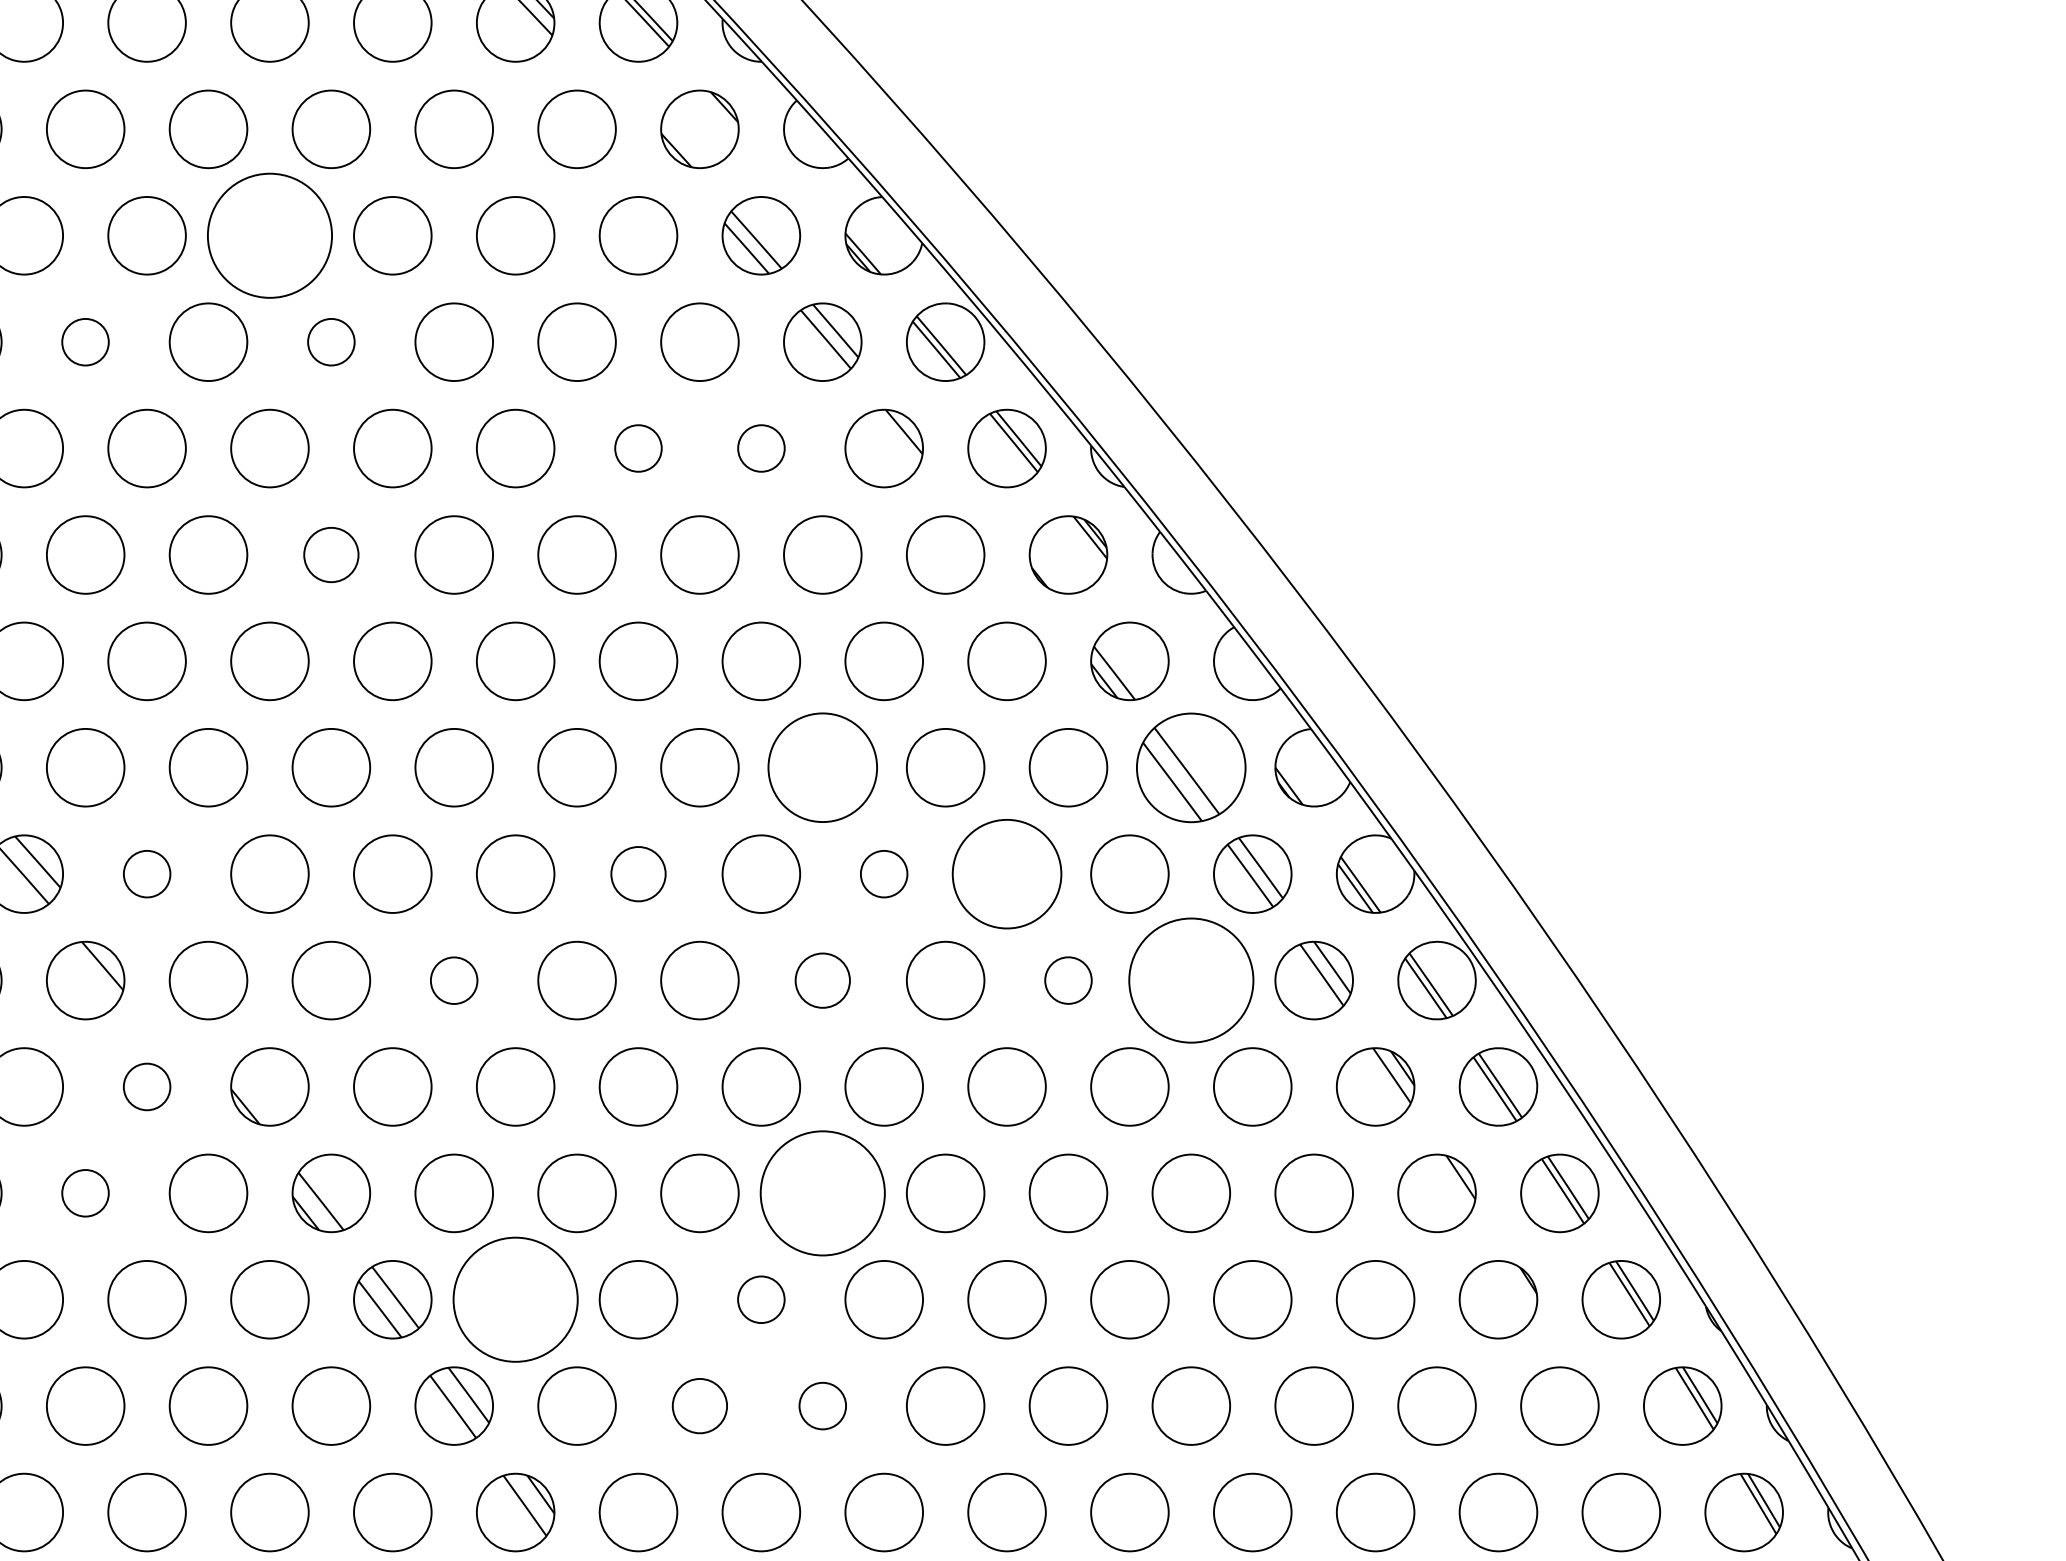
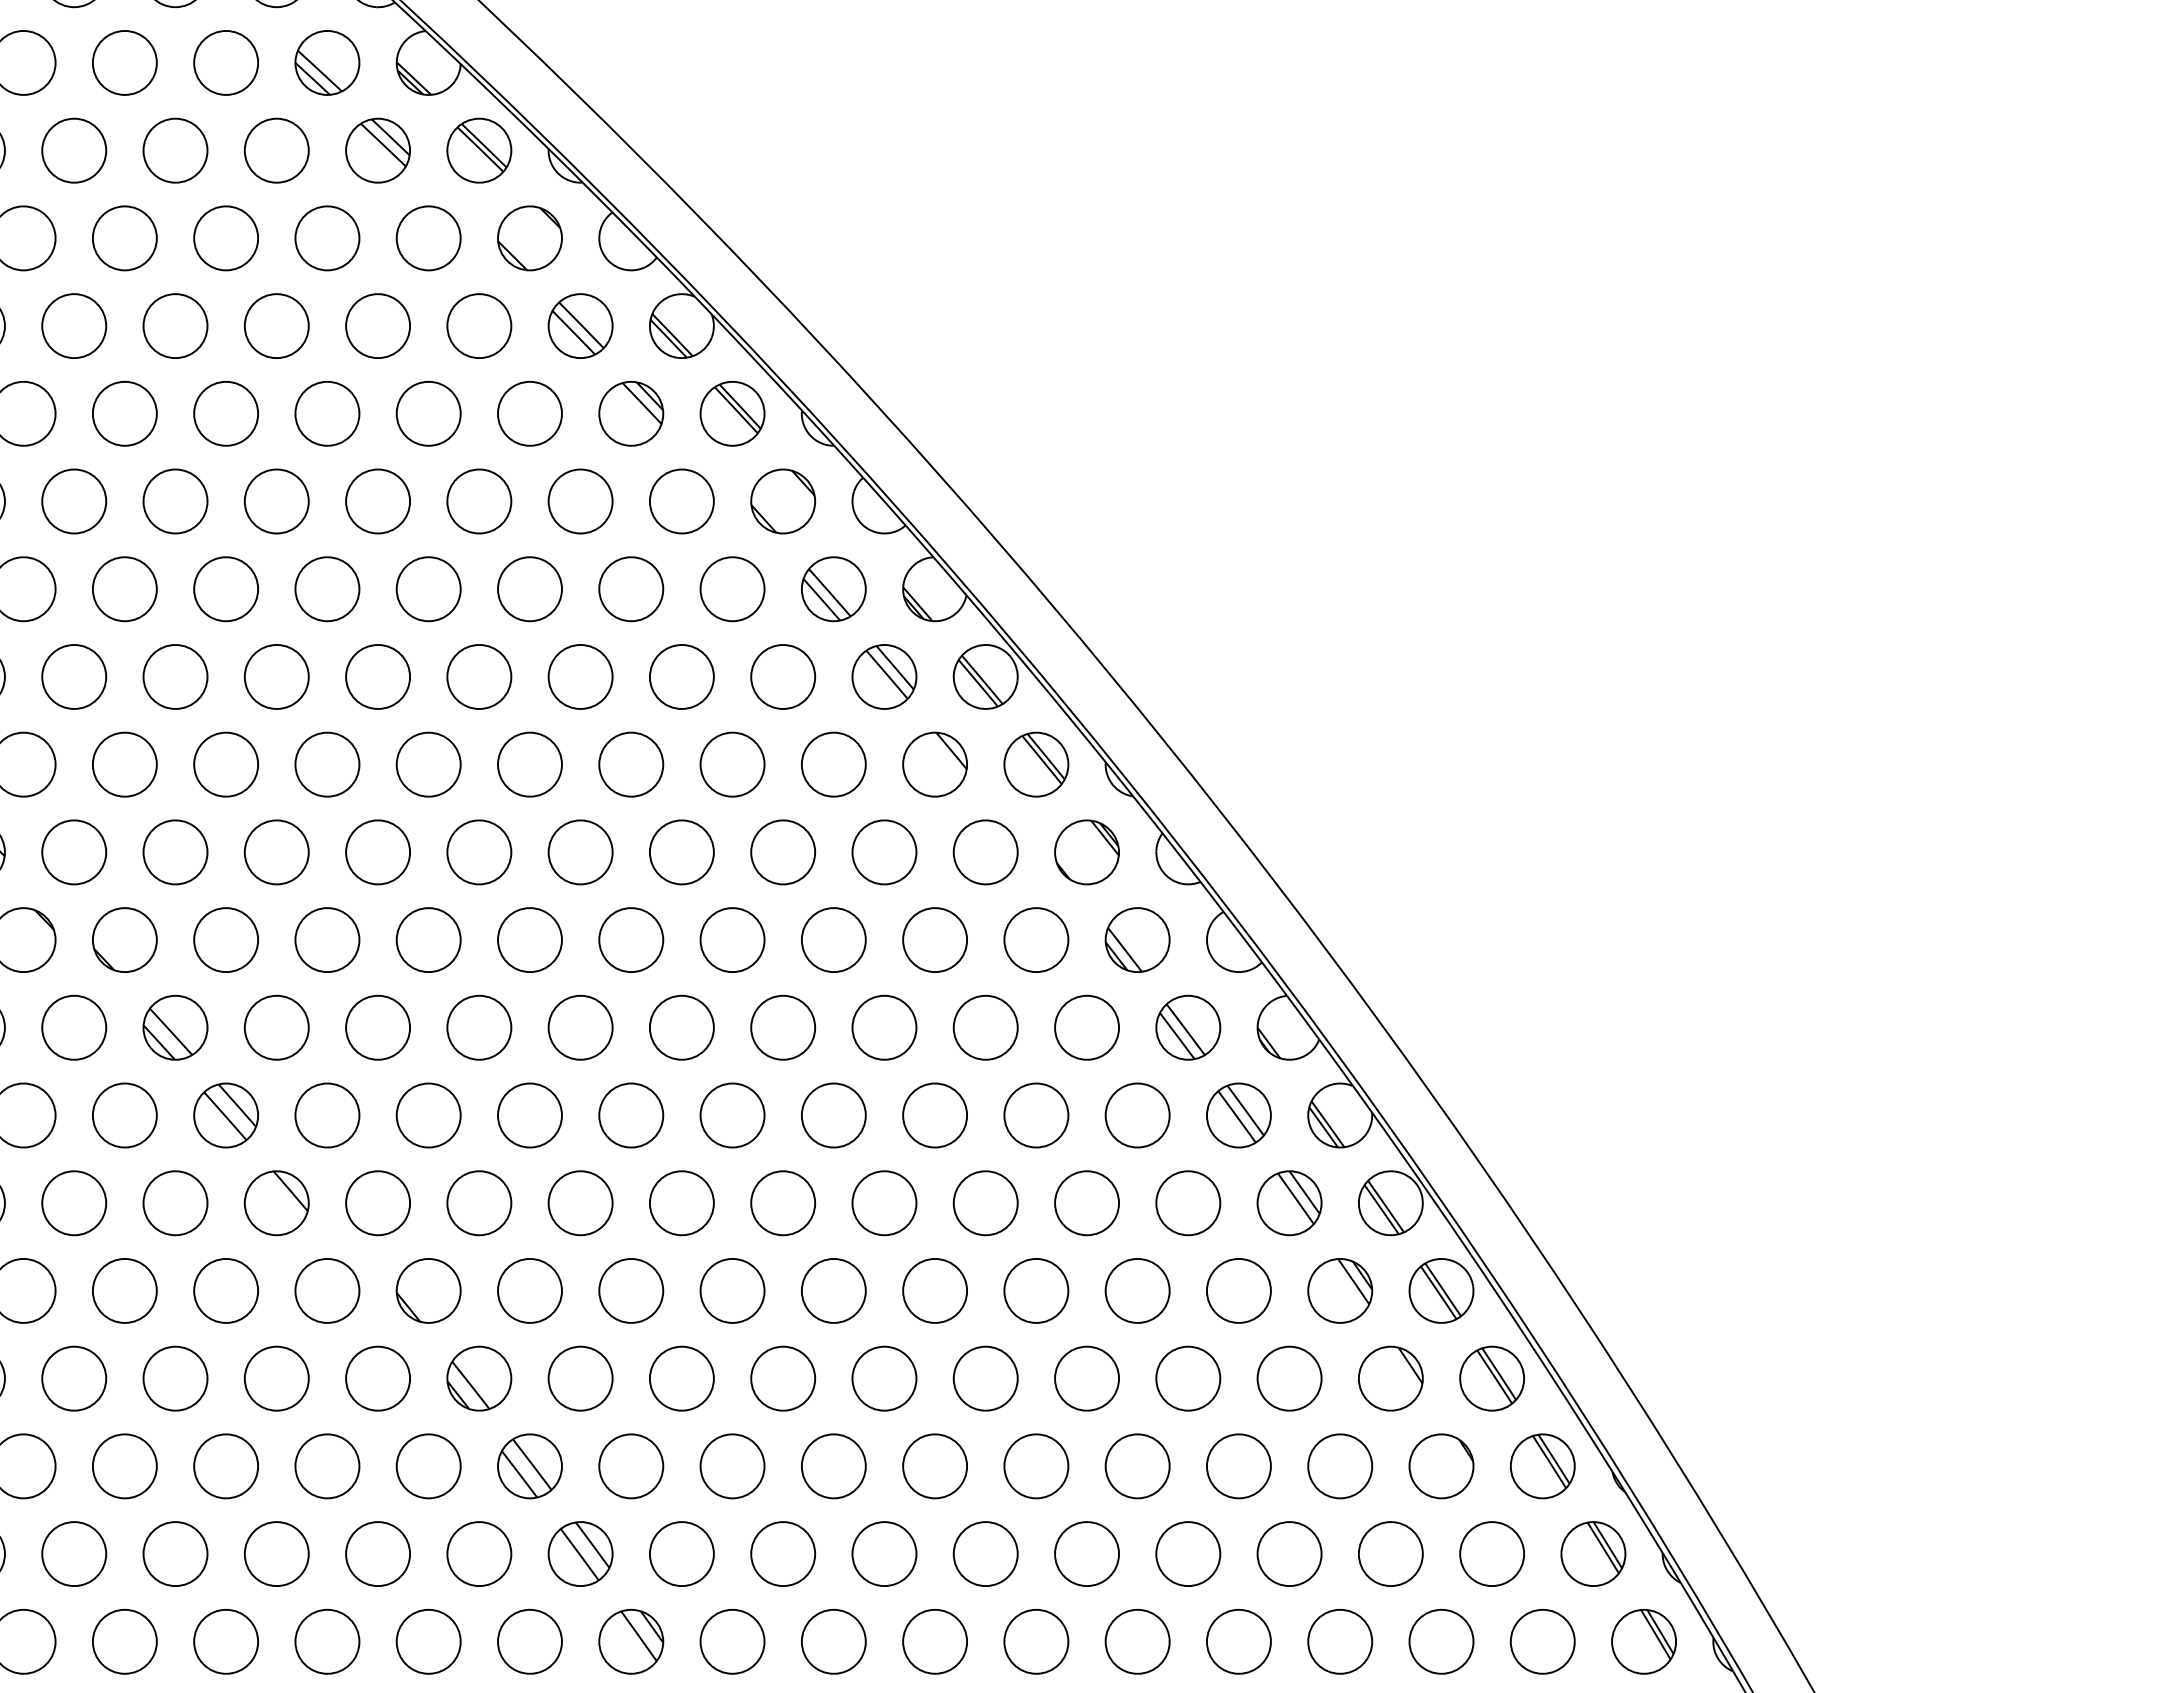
circle: (269, 236) -> (428, 589), size x0.62
circle: (85, 341) -> (276, 676), size x1.67
circle: (331, 341) -> (479, 676), size x1.67
circle: (638, 448) -> (732, 764), size x1.67
circle: (760, 448) -> (833, 764), size x1.67
circle: (331, 555) -> (479, 852), size x1.43
circle: (822, 767) -> (884, 1027), size x0.71
part: (1191, 767) -> (1188, 1027), size x0.71
circle: (147, 874) -> (327, 1115), size x1.67
circle: (638, 874) -> (732, 1115), size x1.43
circle: (883, 874) -> (934, 1115), size x1.67
circle: (1007, 874) -> (1036, 1115), size x0.71
circle: (454, 980) -> (580, 1203), size x1.67
circle: (822, 980) -> (884, 1203), size x1.43
circle: (1069, 980) -> (1087, 1203), size x1.67
circle: (1191, 980) -> (1188, 1203), size x0.62
circle: (147, 1086) -> (327, 1290), size x1.67
circle: (85, 1193) -> (276, 1378), size x1.67
circle: (822, 1193) -> (884, 1378), size x0.62
circle: (515, 1299) -> (631, 1466), size x0.62
circle: (760, 1299) -> (833, 1466), size x1.67
circle: (822, 1405) -> (884, 1553), size x1.67
circle: (700, 1406) -> (783, 1554), size x1.43

